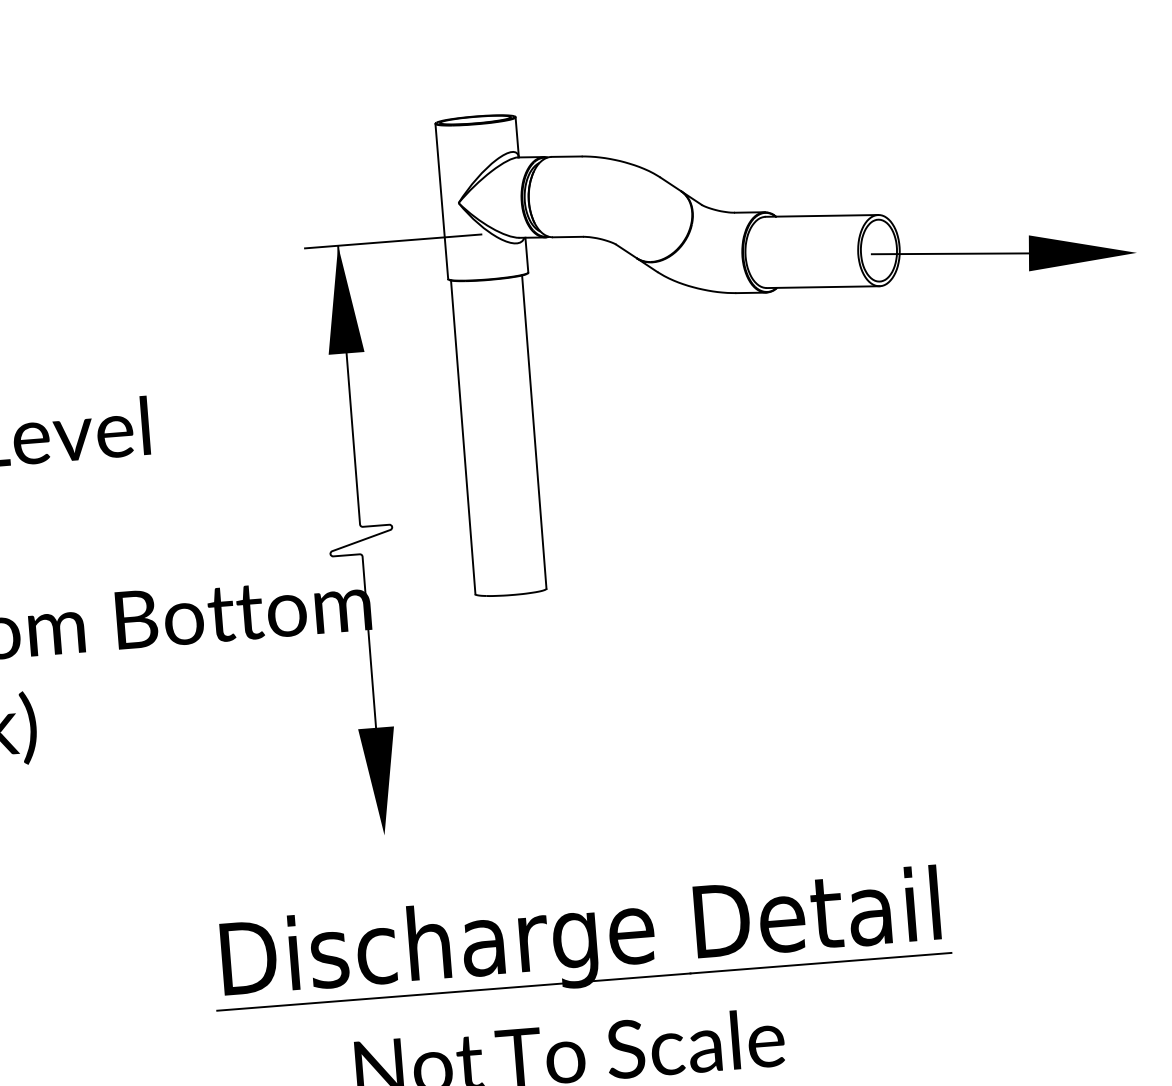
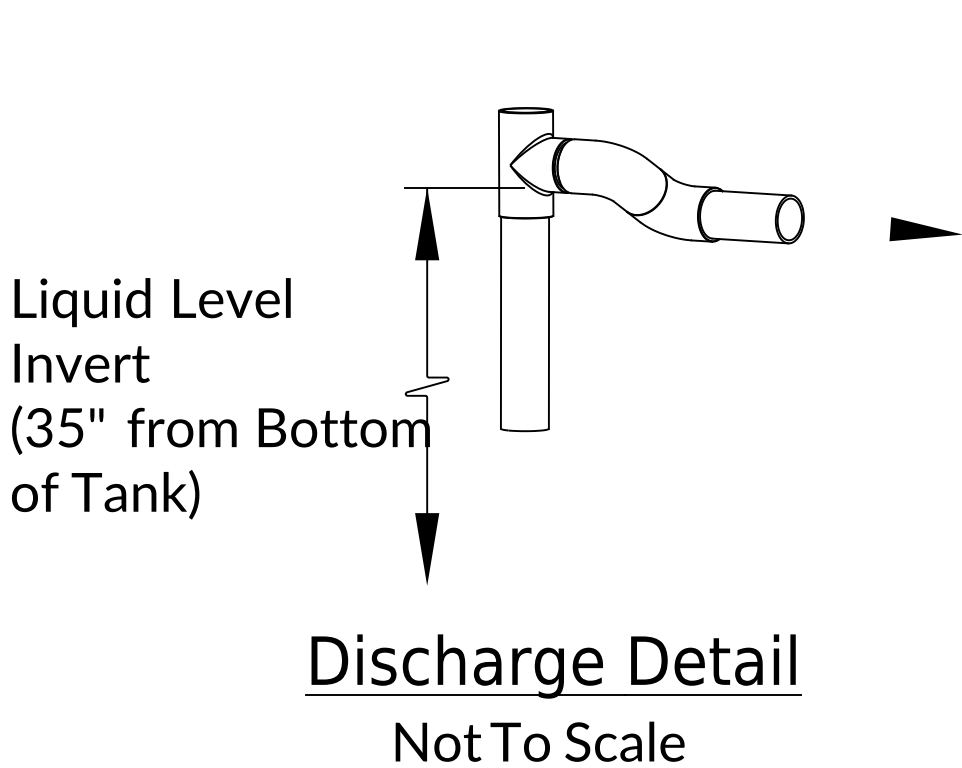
line: (950, 254) -> (837, 225), removed

